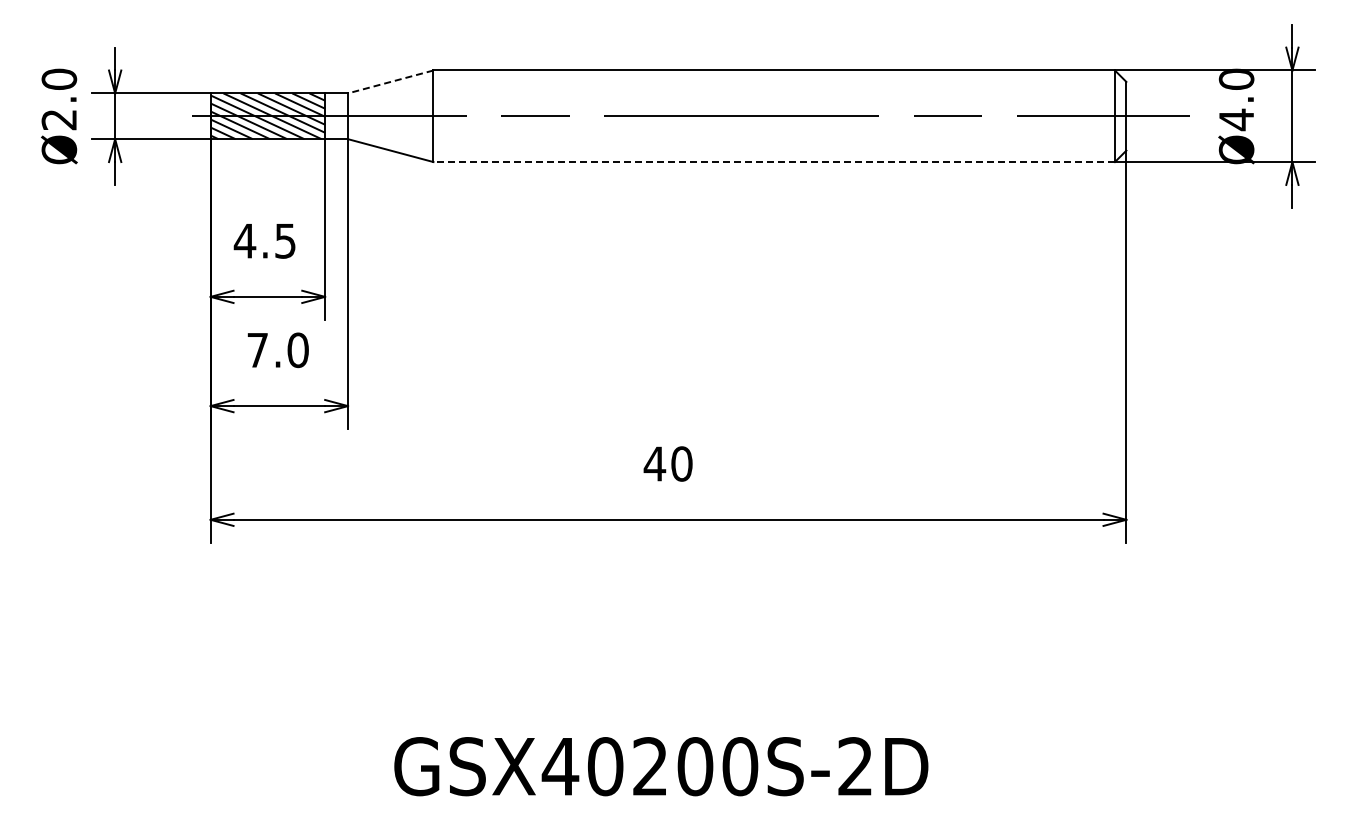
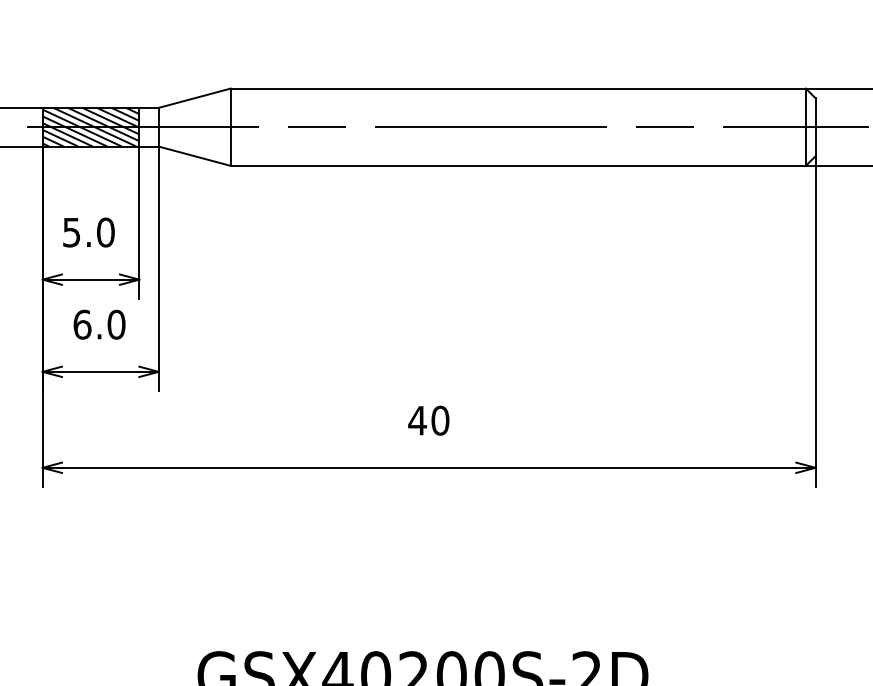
line: (390, 82) -> (194, 98), dashed -> solid
line: (774, 162) -> (518, 166), dashed -> solid
text: (264, 240) -> (88, 232), 4.5 -> 5.0
text: (257, 350) -> (82, 324), 7.0 -> 6.0

